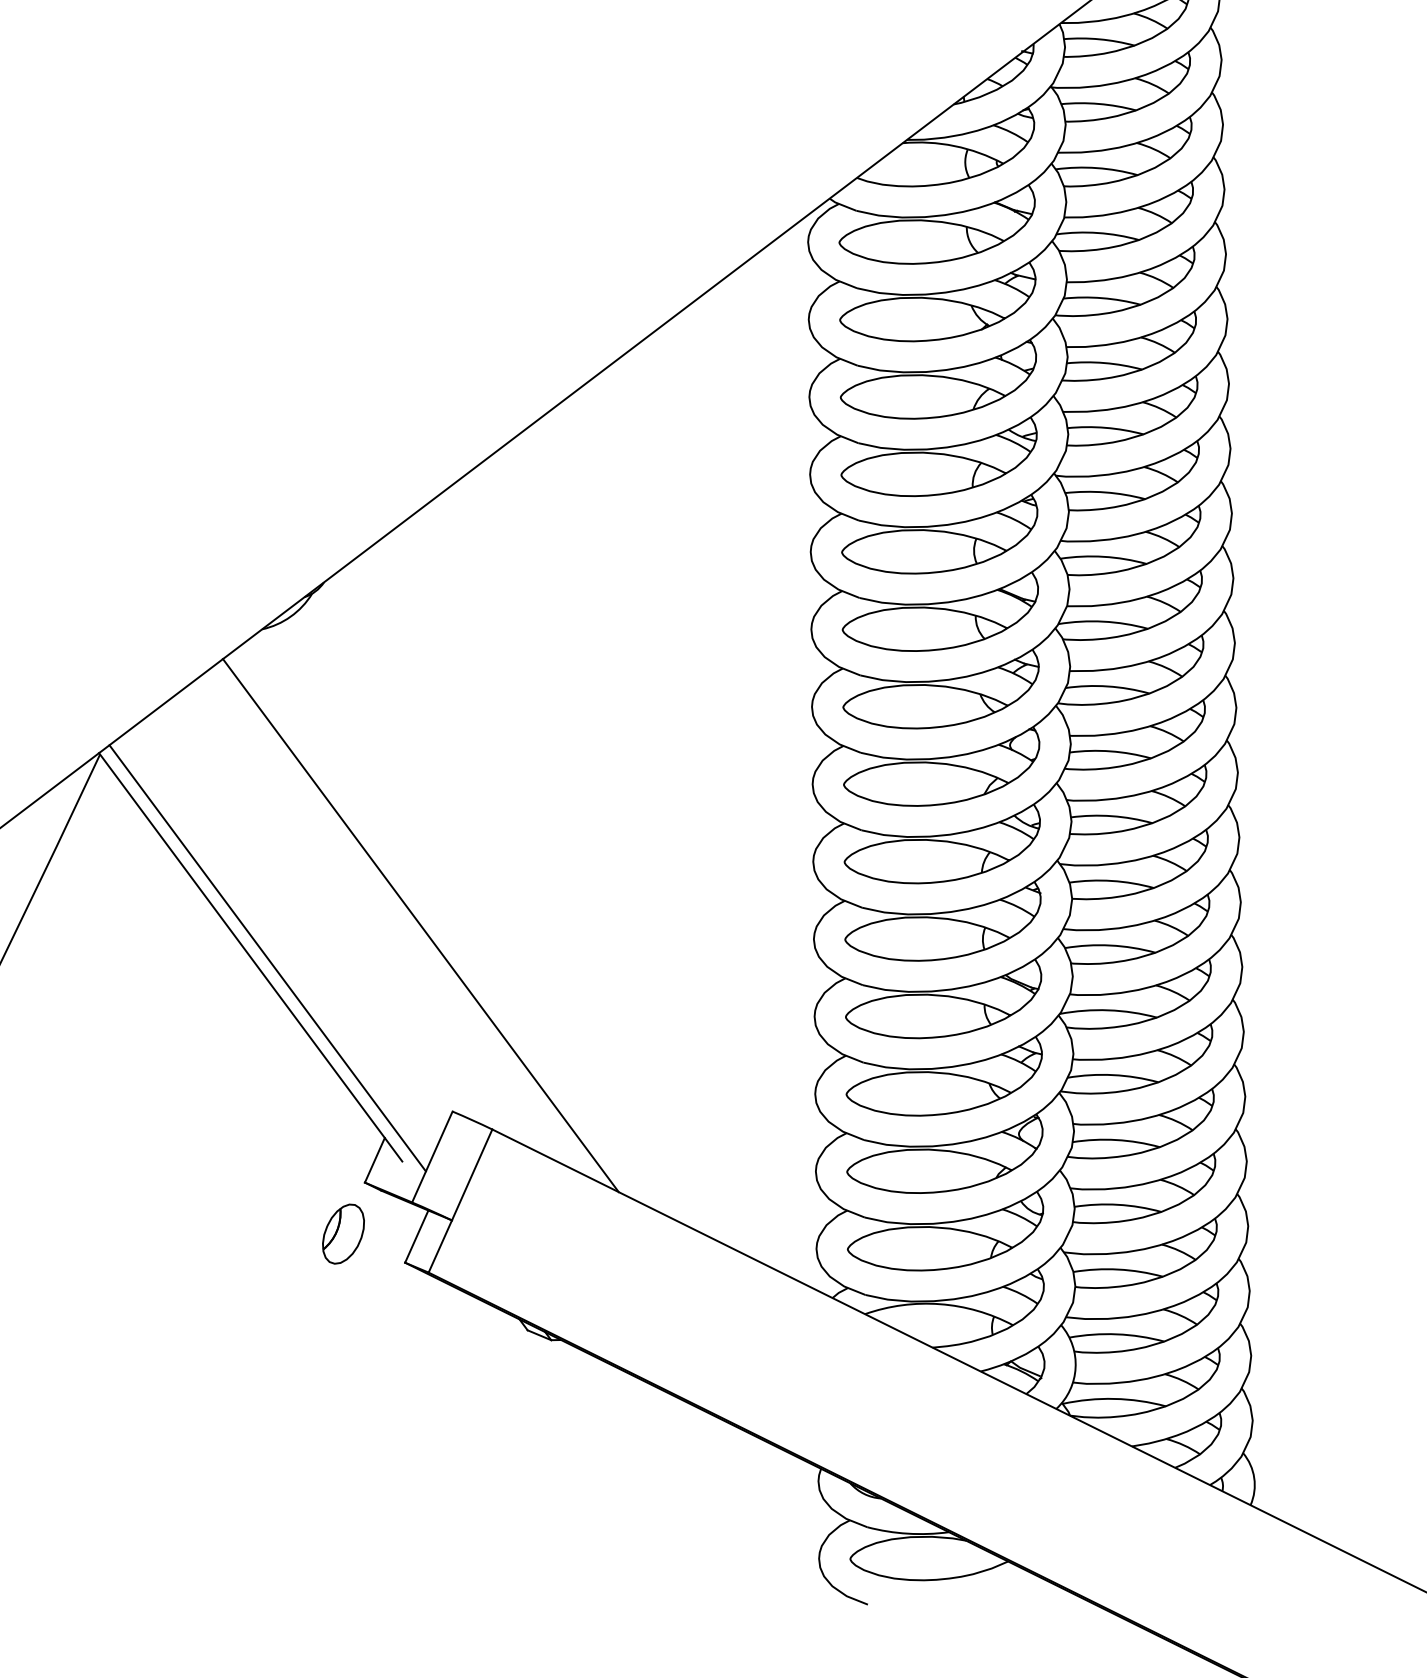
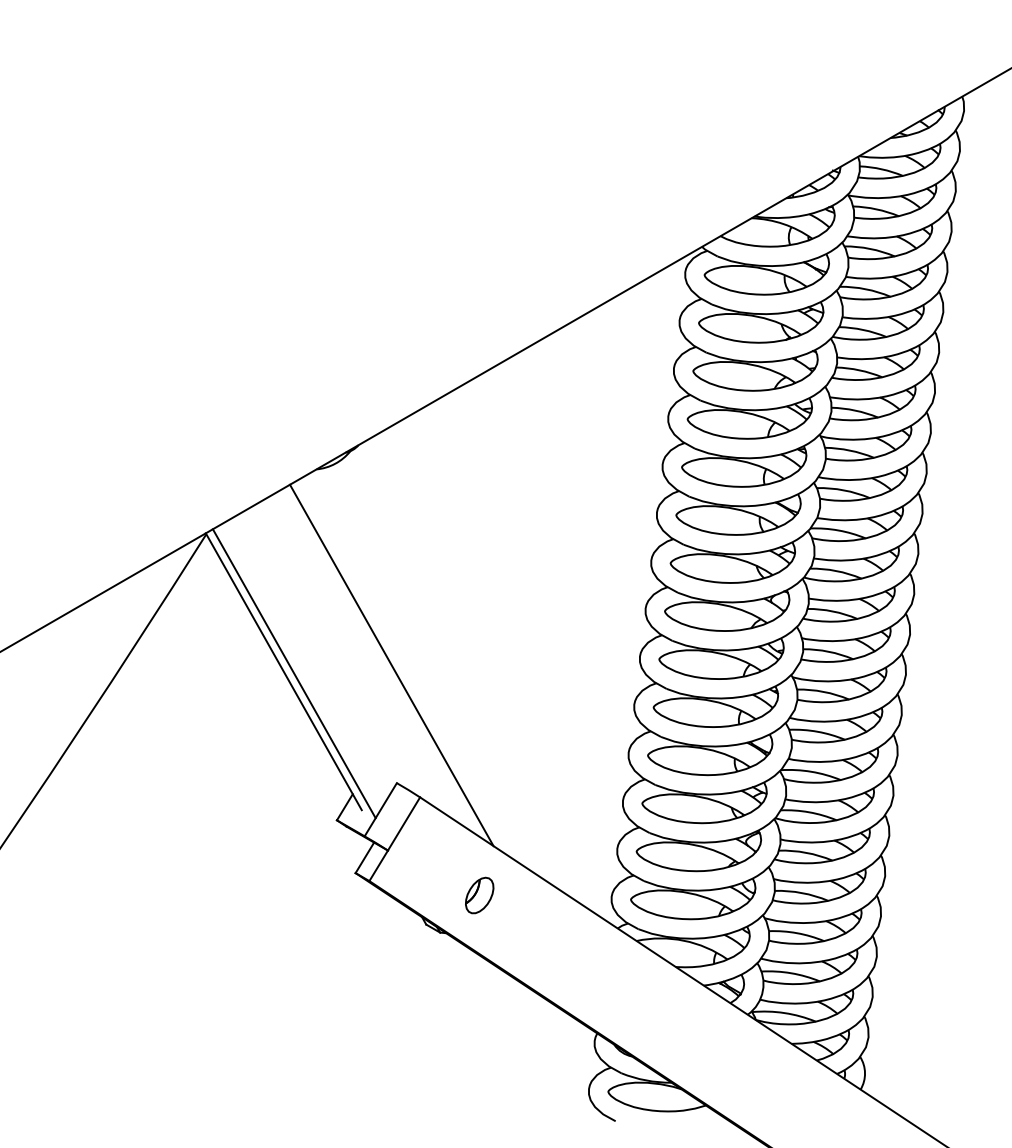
part: (343, 1234) -> (479, 895), moved

